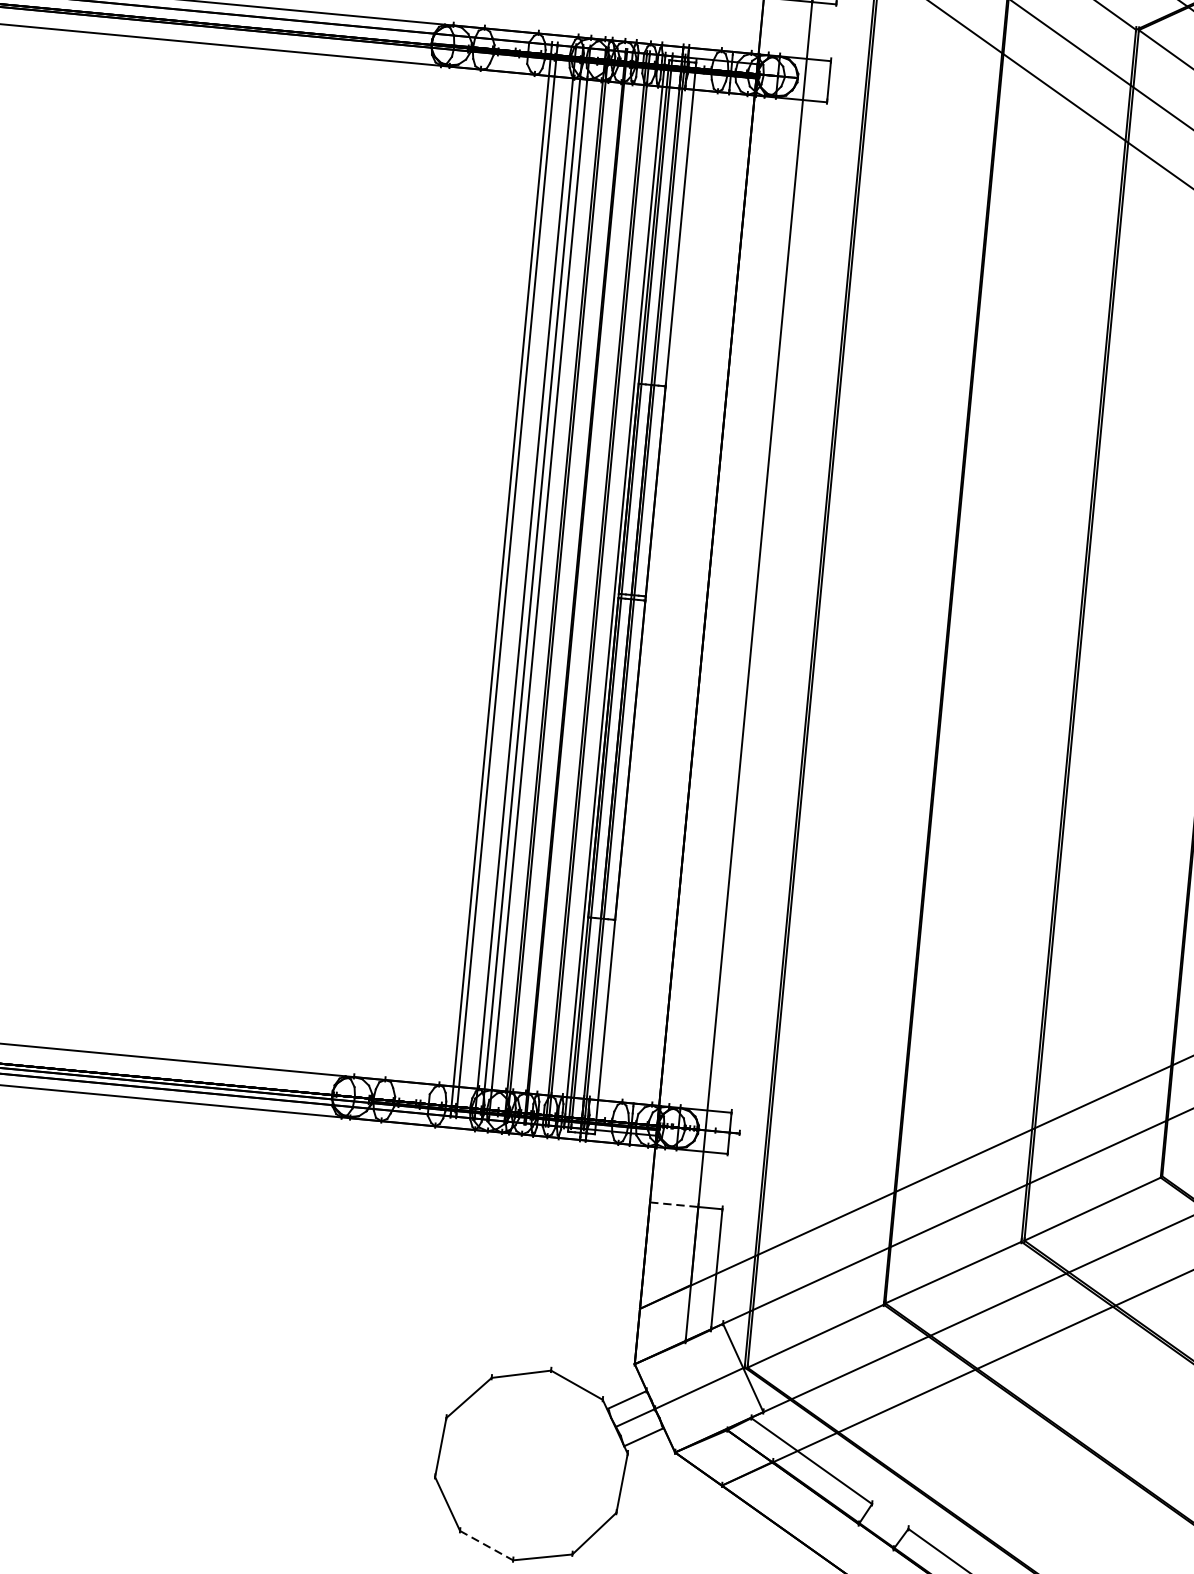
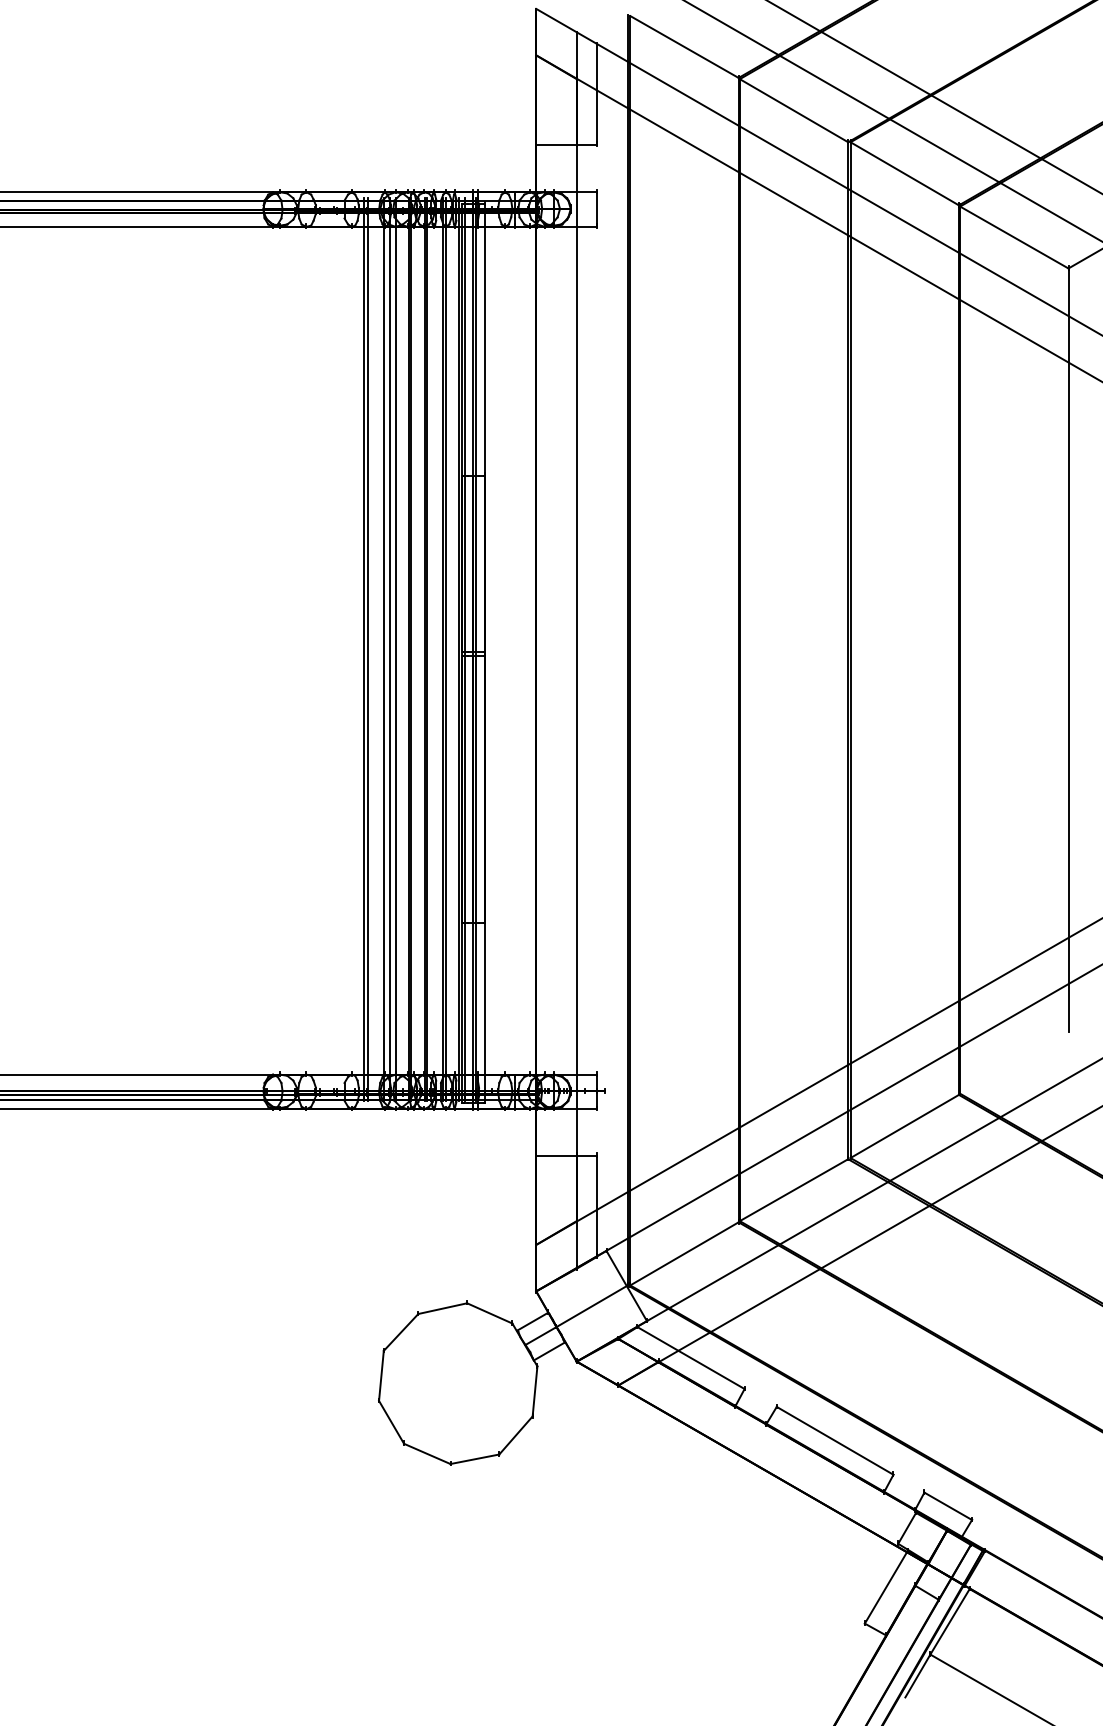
line: (674, 1204) -> (556, 1155), dashed -> solid
line: (486, 1546) -> (427, 1454), dashed -> solid

